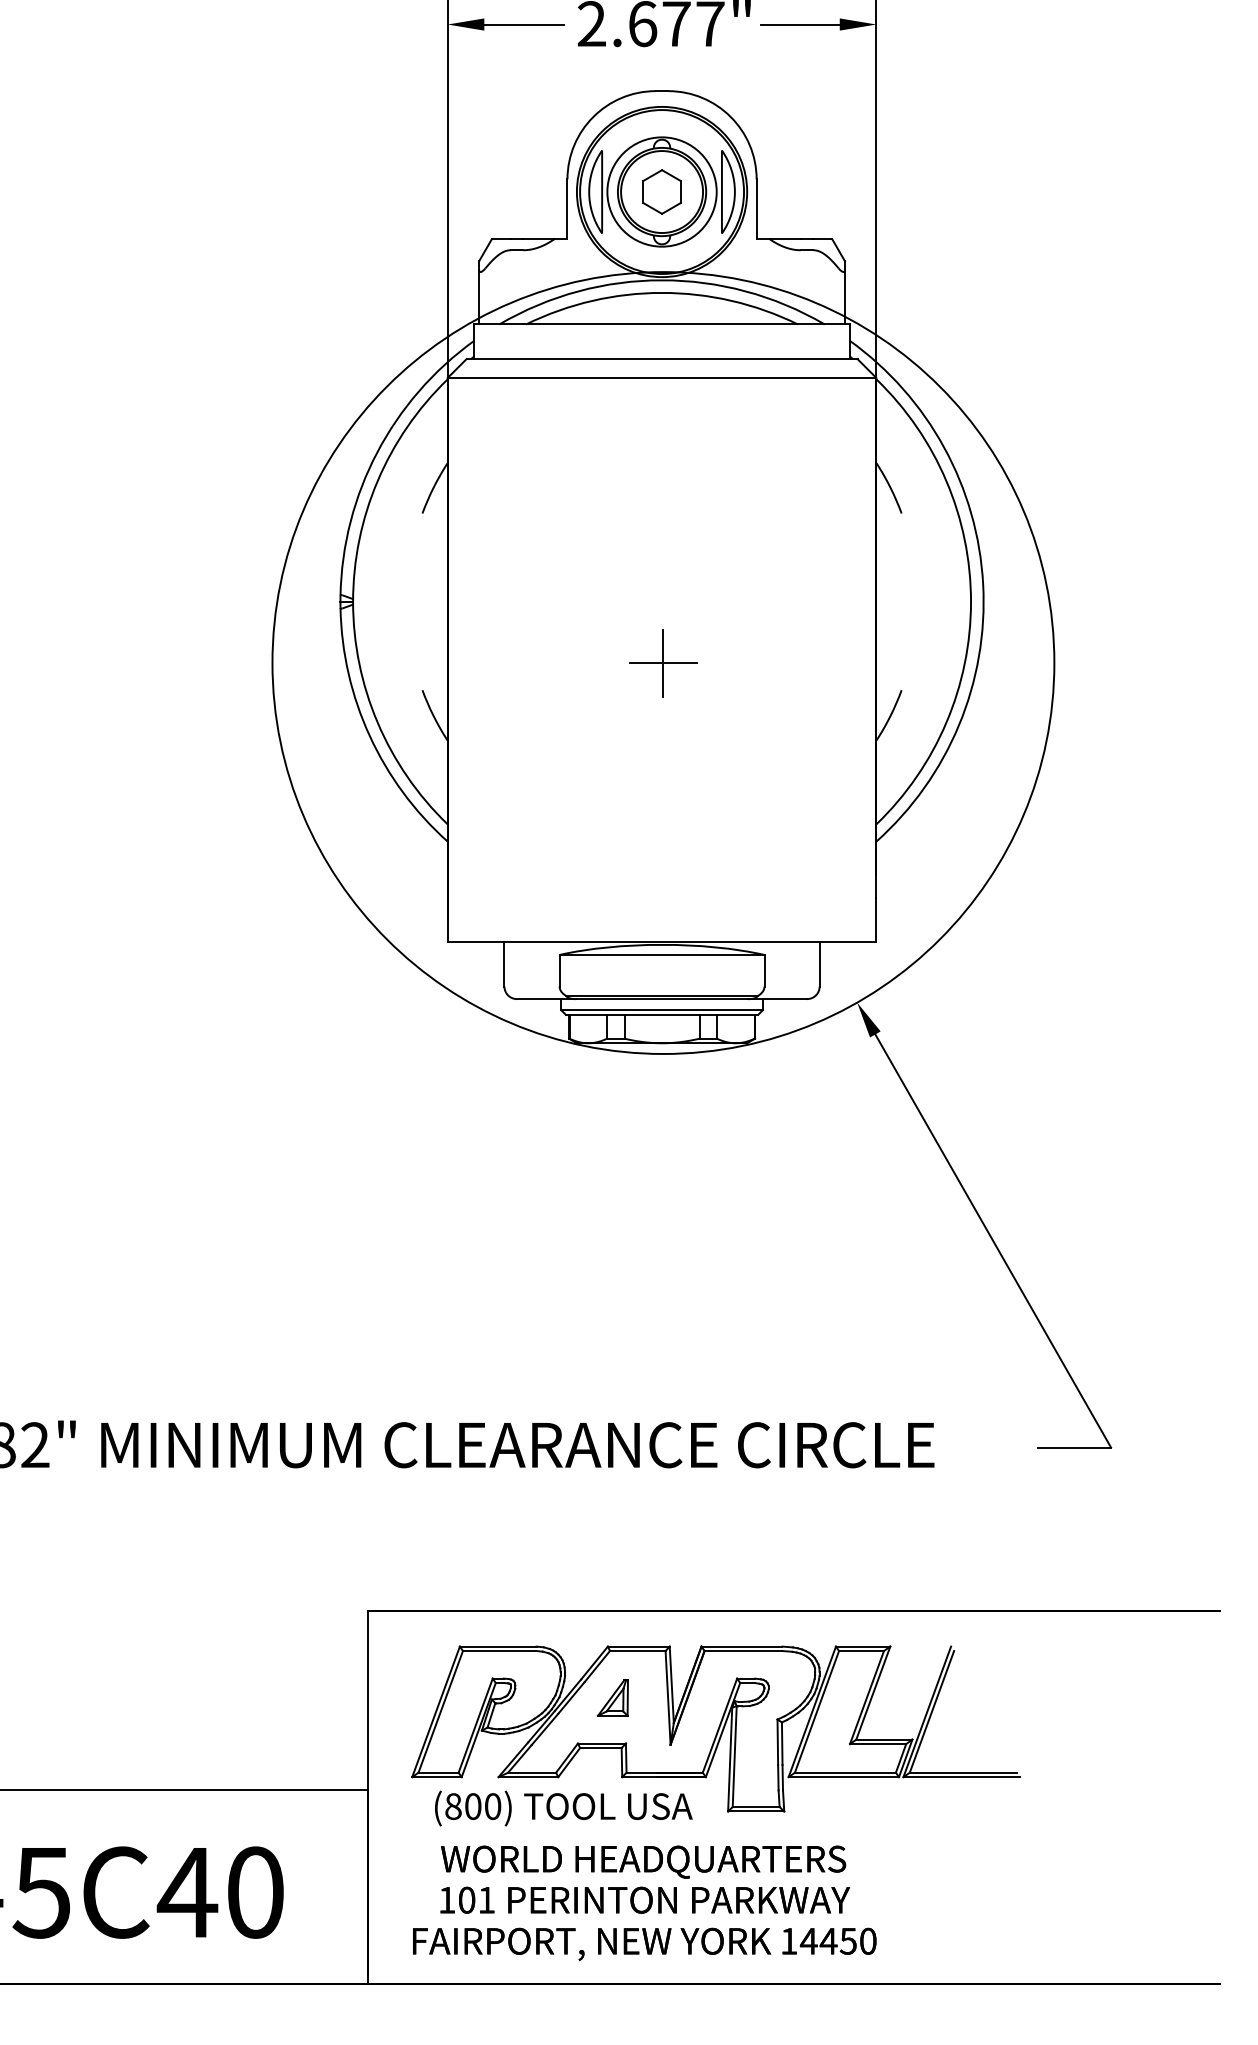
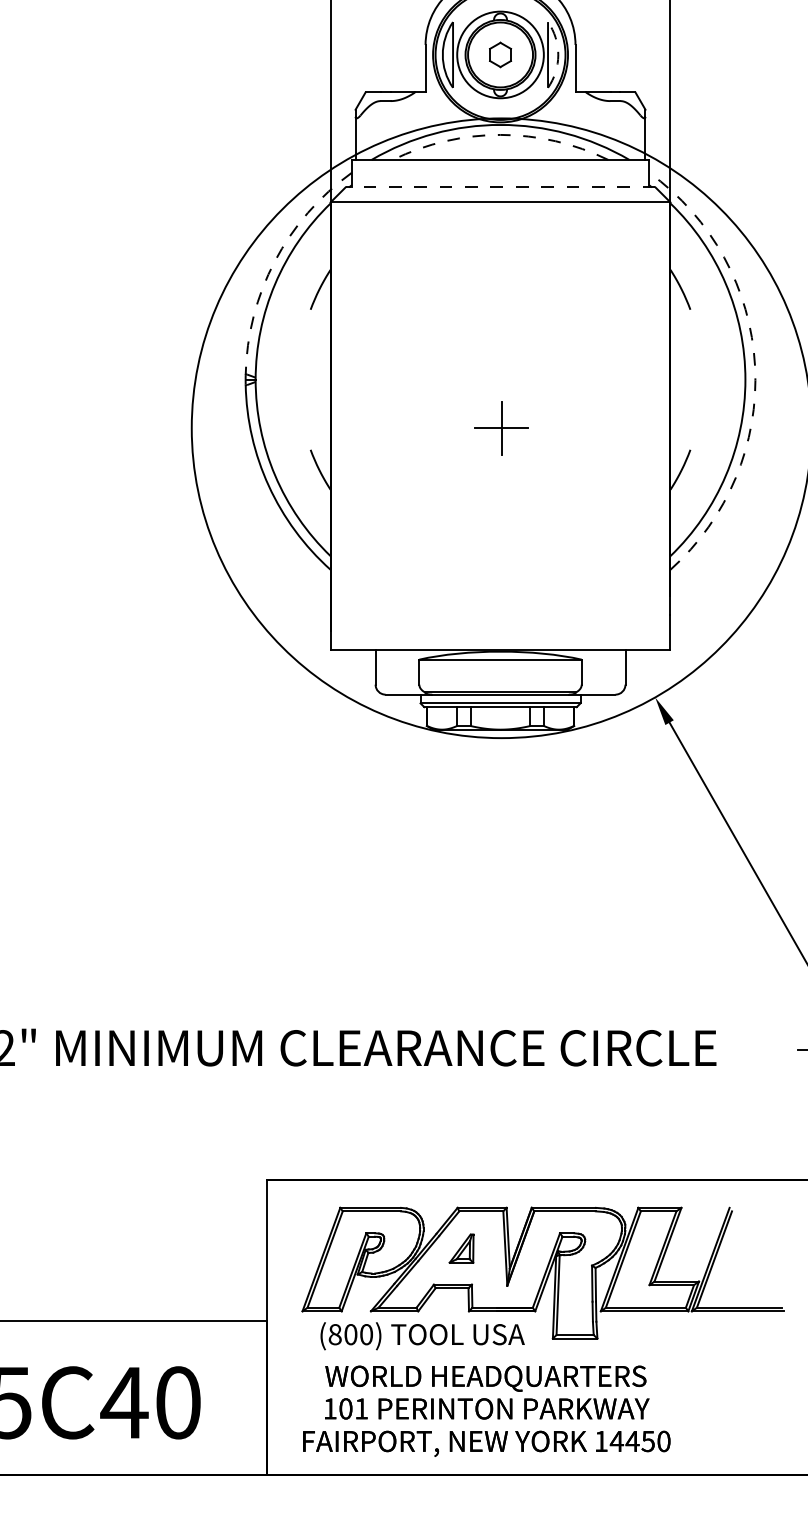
part: (661, 191) -> (500, 54), size x0.7
arc: (734, 192) -> (557, 55), solid -> dashed
arc: (662, 292) -> (500, 134), solid -> dashed
line: (661, 359) -> (500, 187), solid -> dashed
arc: (377, 452) -> (275, 261), solid -> dashed
arc: (983, 584) -> (755, 366), solid -> dashed

